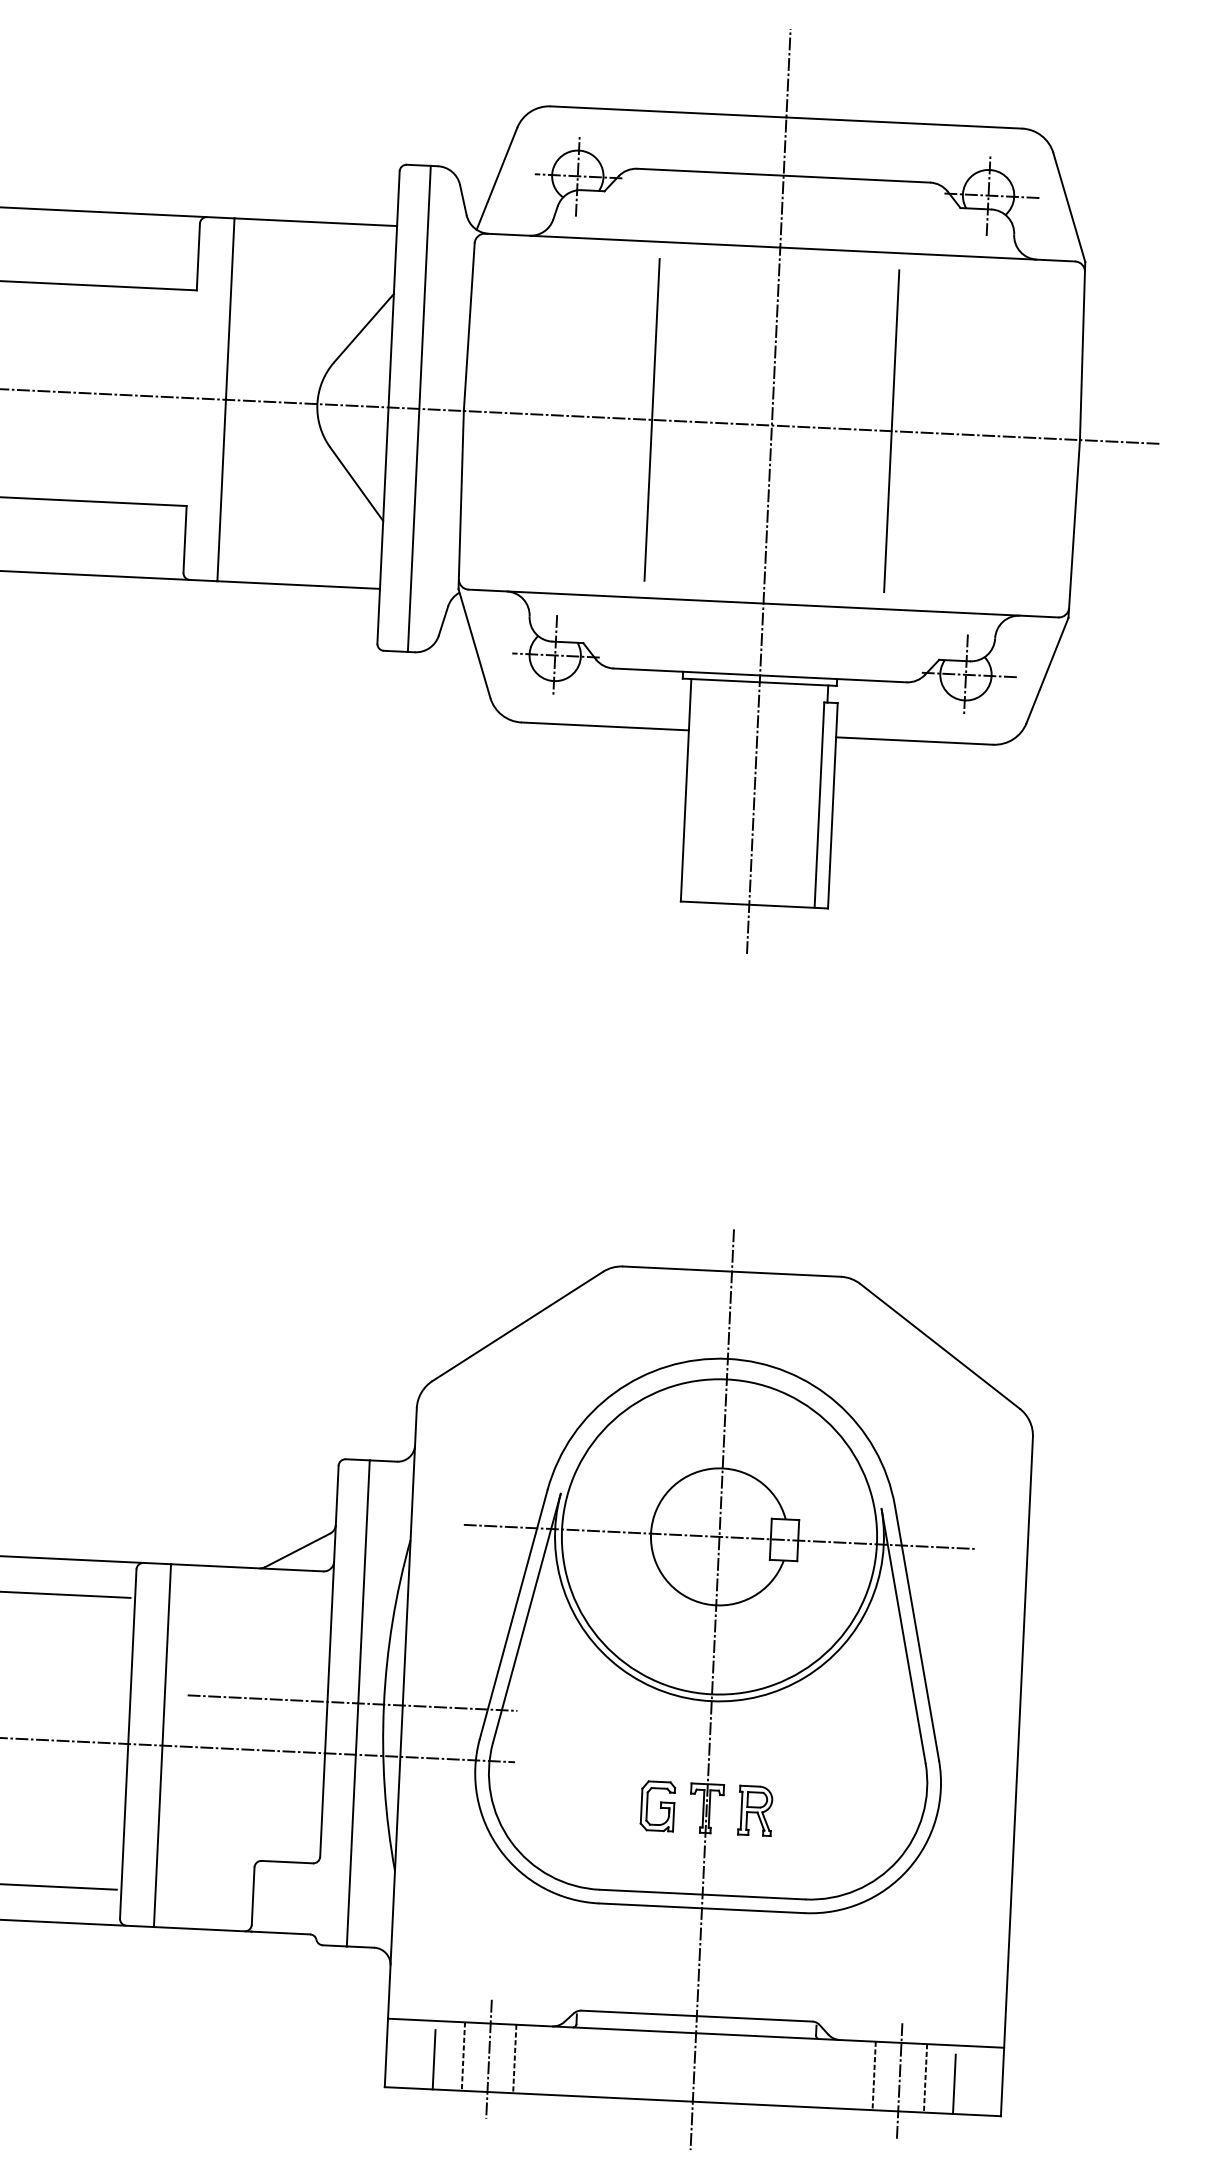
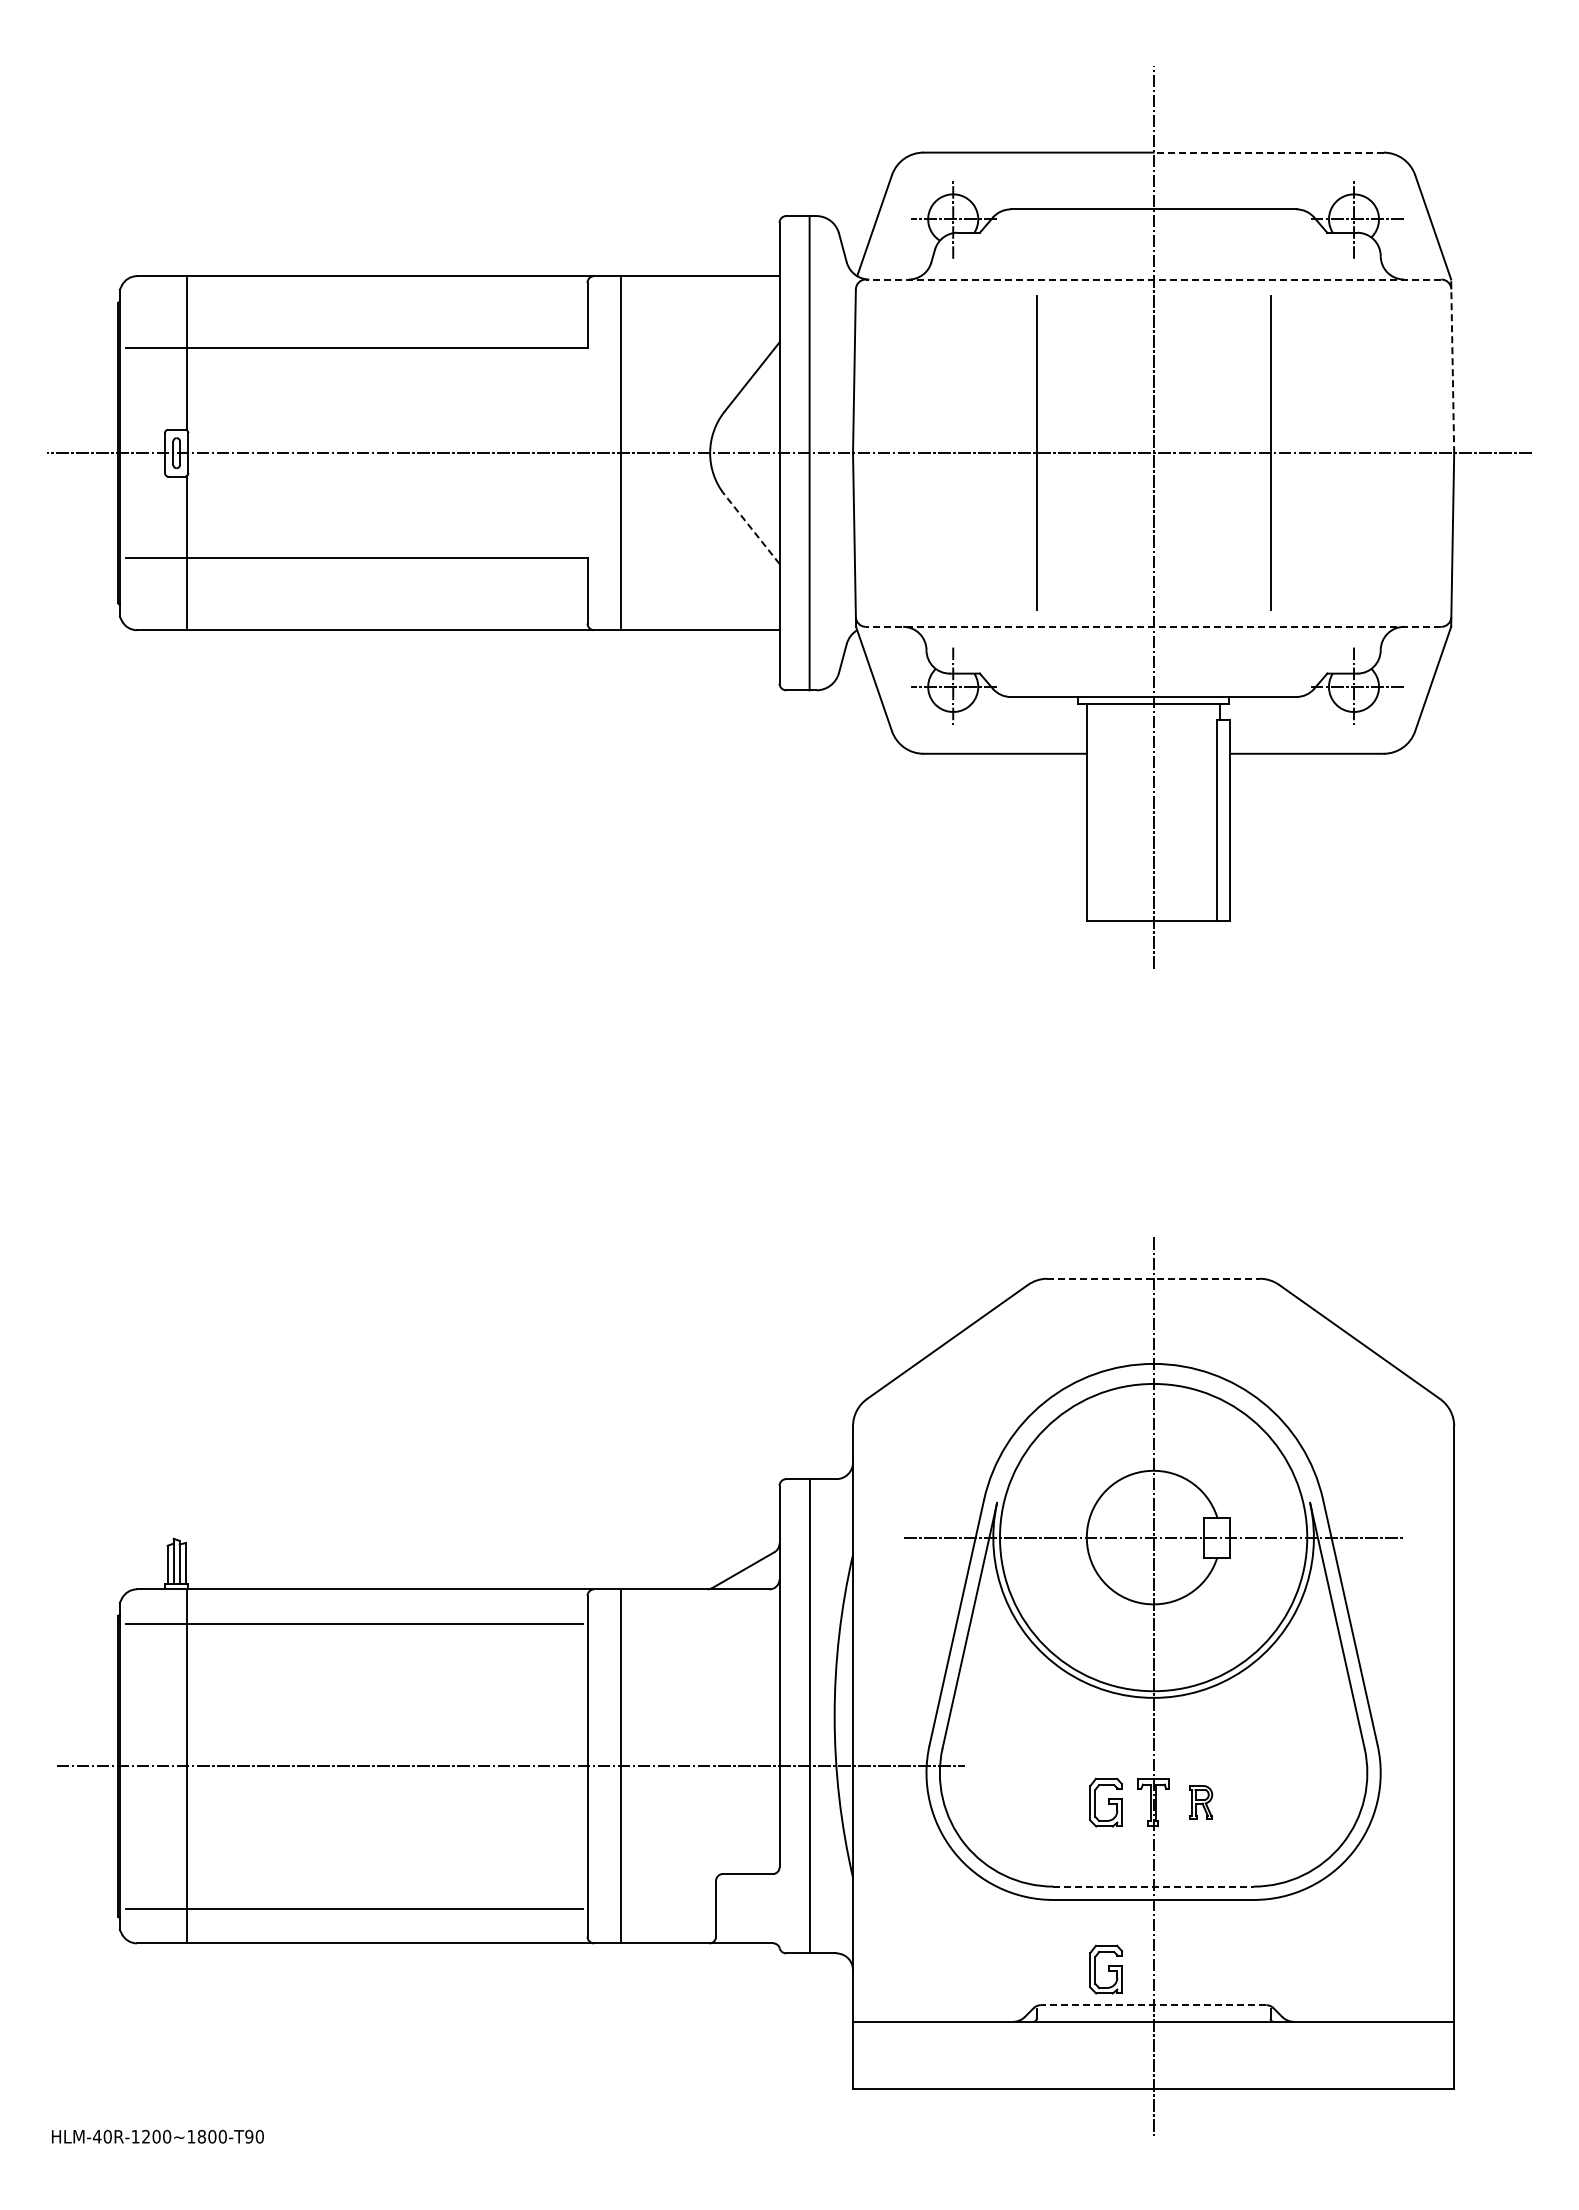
line: (904, 122) -> (1268, 152), solid -> dashed
line: (780, 247) -> (1153, 279), solid -> dashed
line: (1082, 351) -> (1452, 366), solid -> dashed
line: (356, 483) -> (751, 528), solid -> dashed
line: (763, 603) -> (1153, 626), solid -> dashed
line: (732, 1271) -> (1154, 1278), solid -> dashed
line: (352, 1703) -> (803, 1716), removed
part: (754, 1810) -> (1200, 1802), size x0.7
line: (703, 1894) -> (1154, 1886), solid -> dashed
part: (649, 1977) -> (1105, 1969), added
line: (696, 2016) -> (1153, 2005), solid -> dashed
line: (463, 2055) -> (928, 2054), removed
line: (515, 2058) -> (978, 2054), removed
line: (433, 2059) -> (899, 2059), removed
line: (489, 2059) -> (953, 2056), removed
line: (873, 2075) -> (1328, 2054), removed
line: (926, 2077) -> (1379, 2054), removed
line: (900, 2081) -> (1354, 2059), removed
line: (954, 2084) -> (1407, 2059), removed

